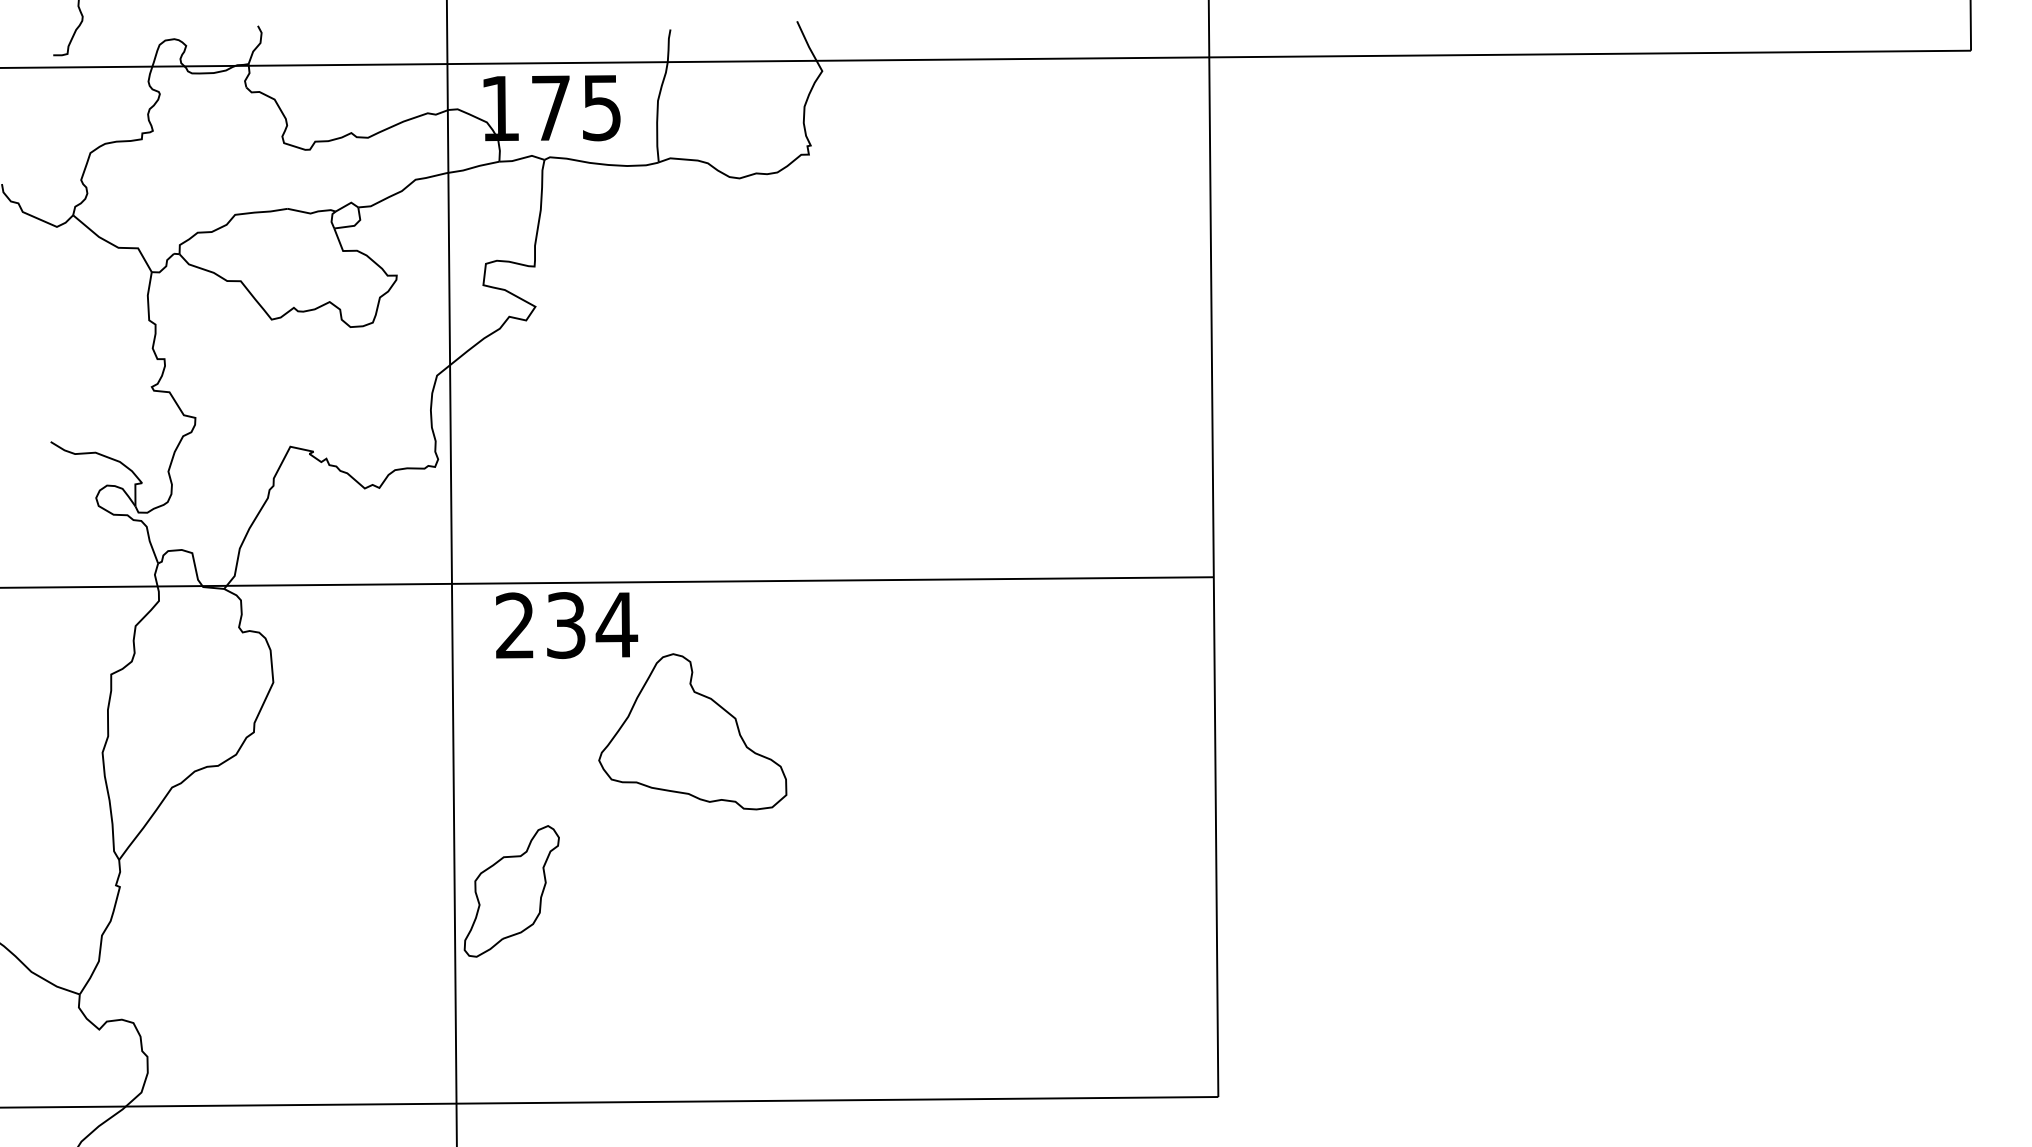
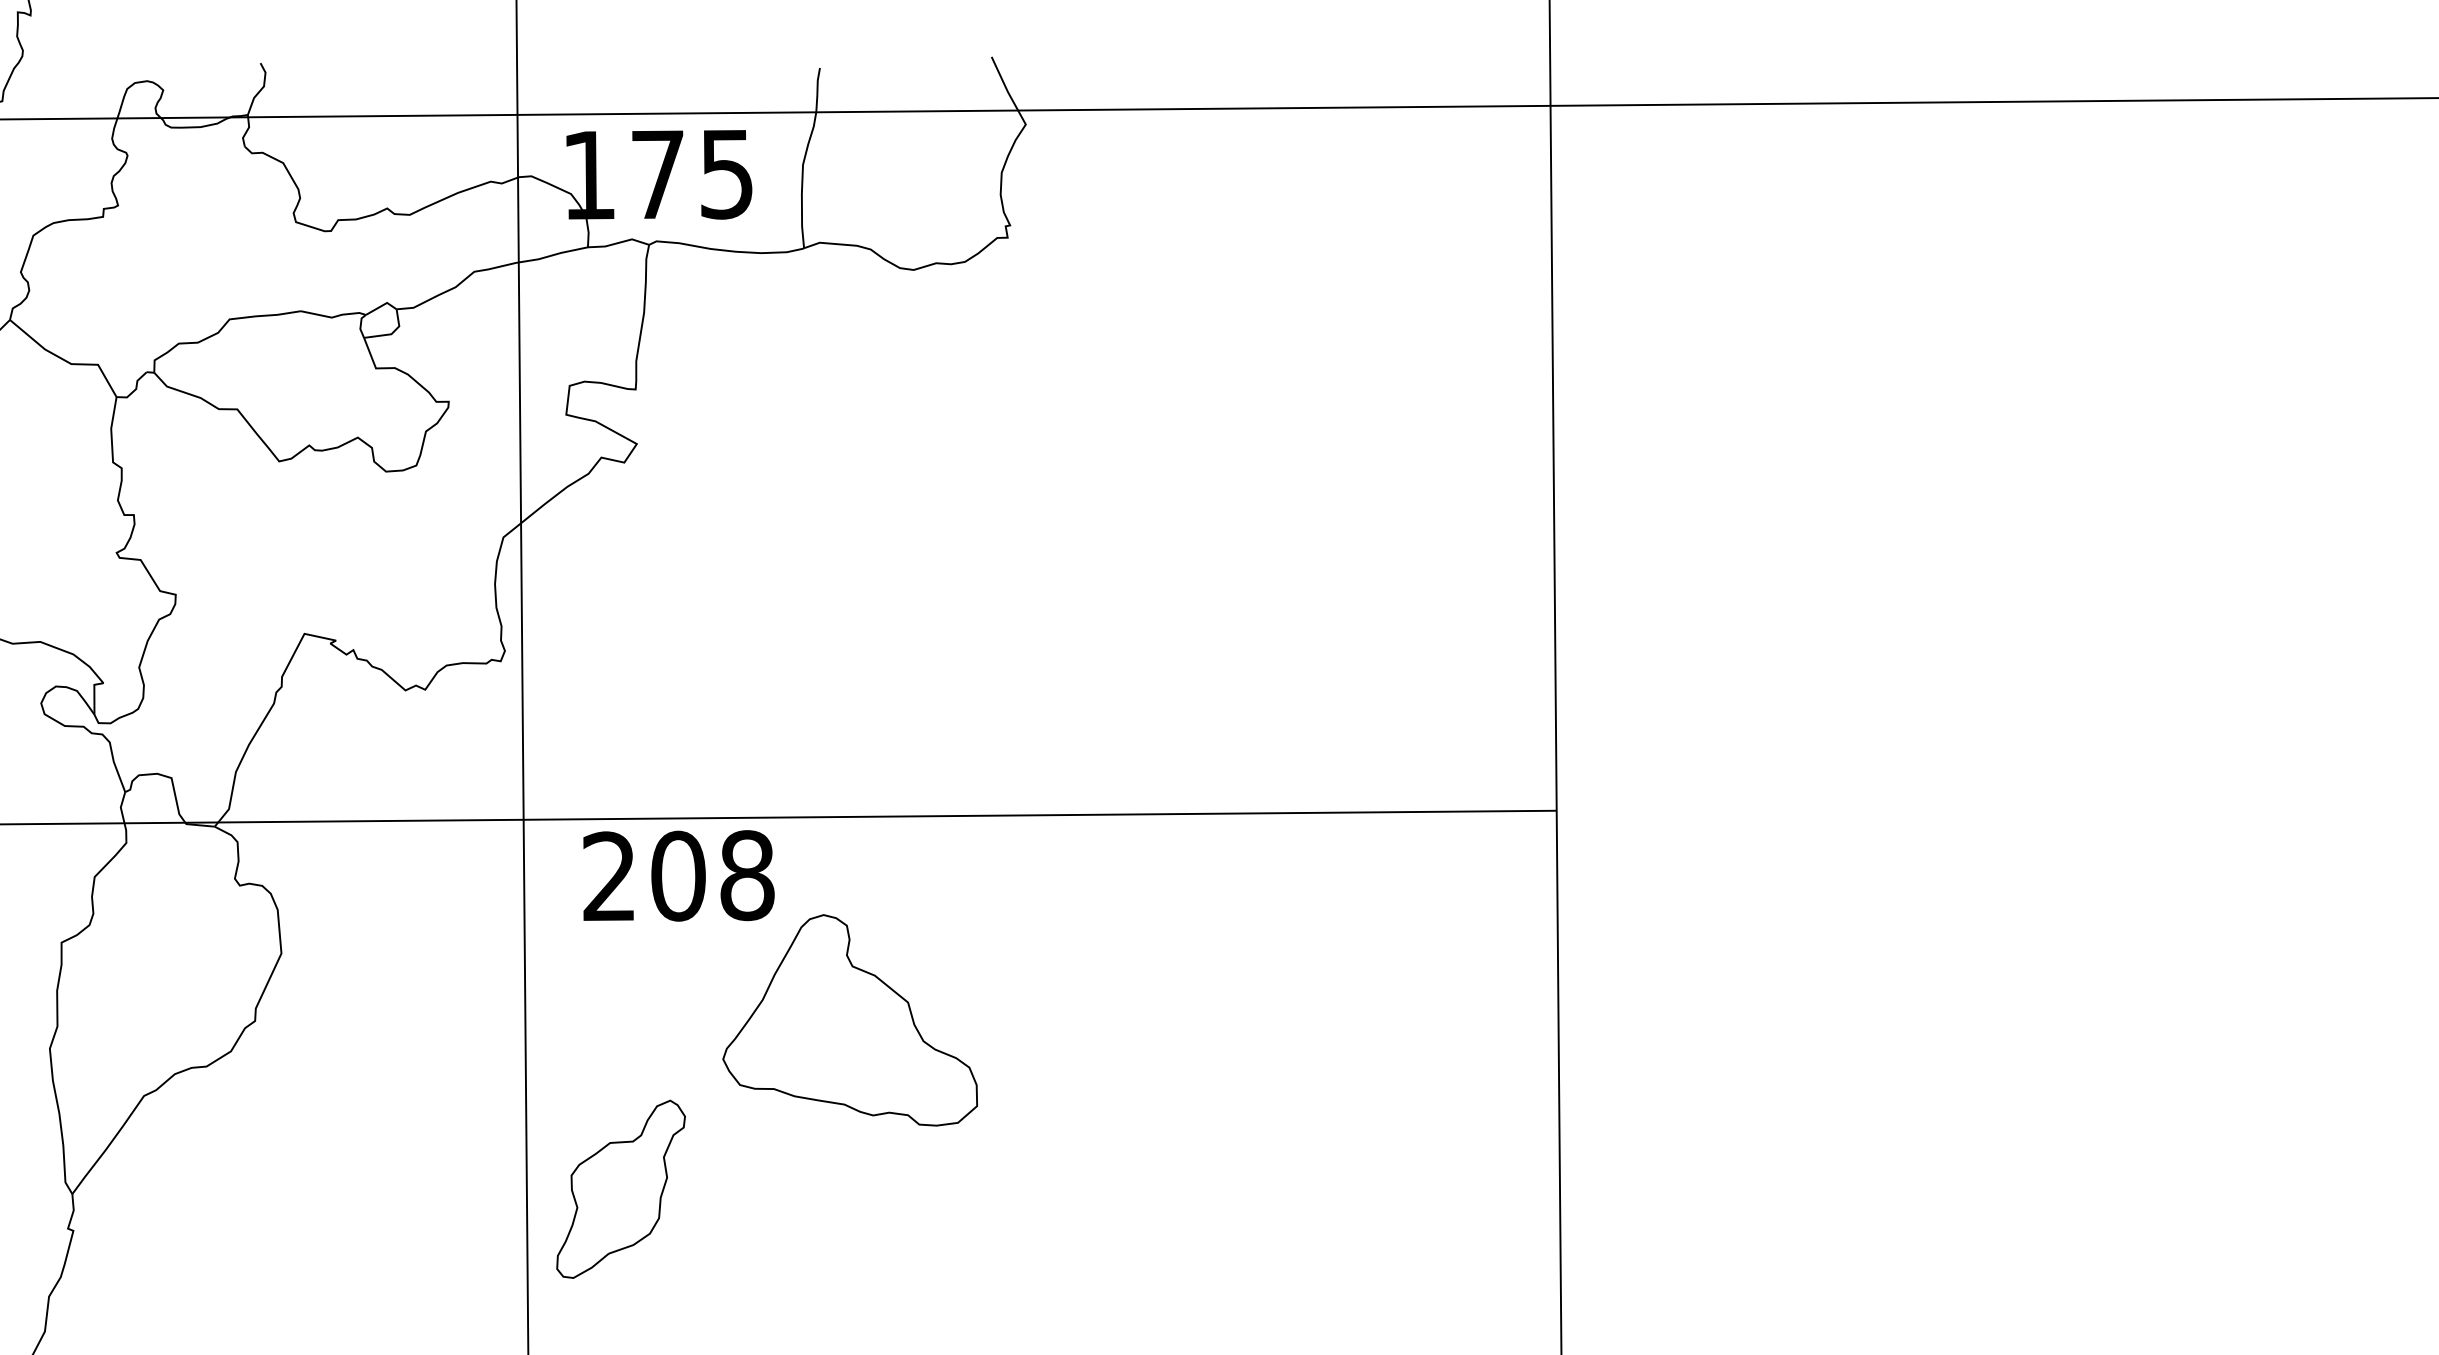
text: (592, 625) -> (714, 876), 234 -> 208
part: (511, 891) -> (620, 1189), moved

